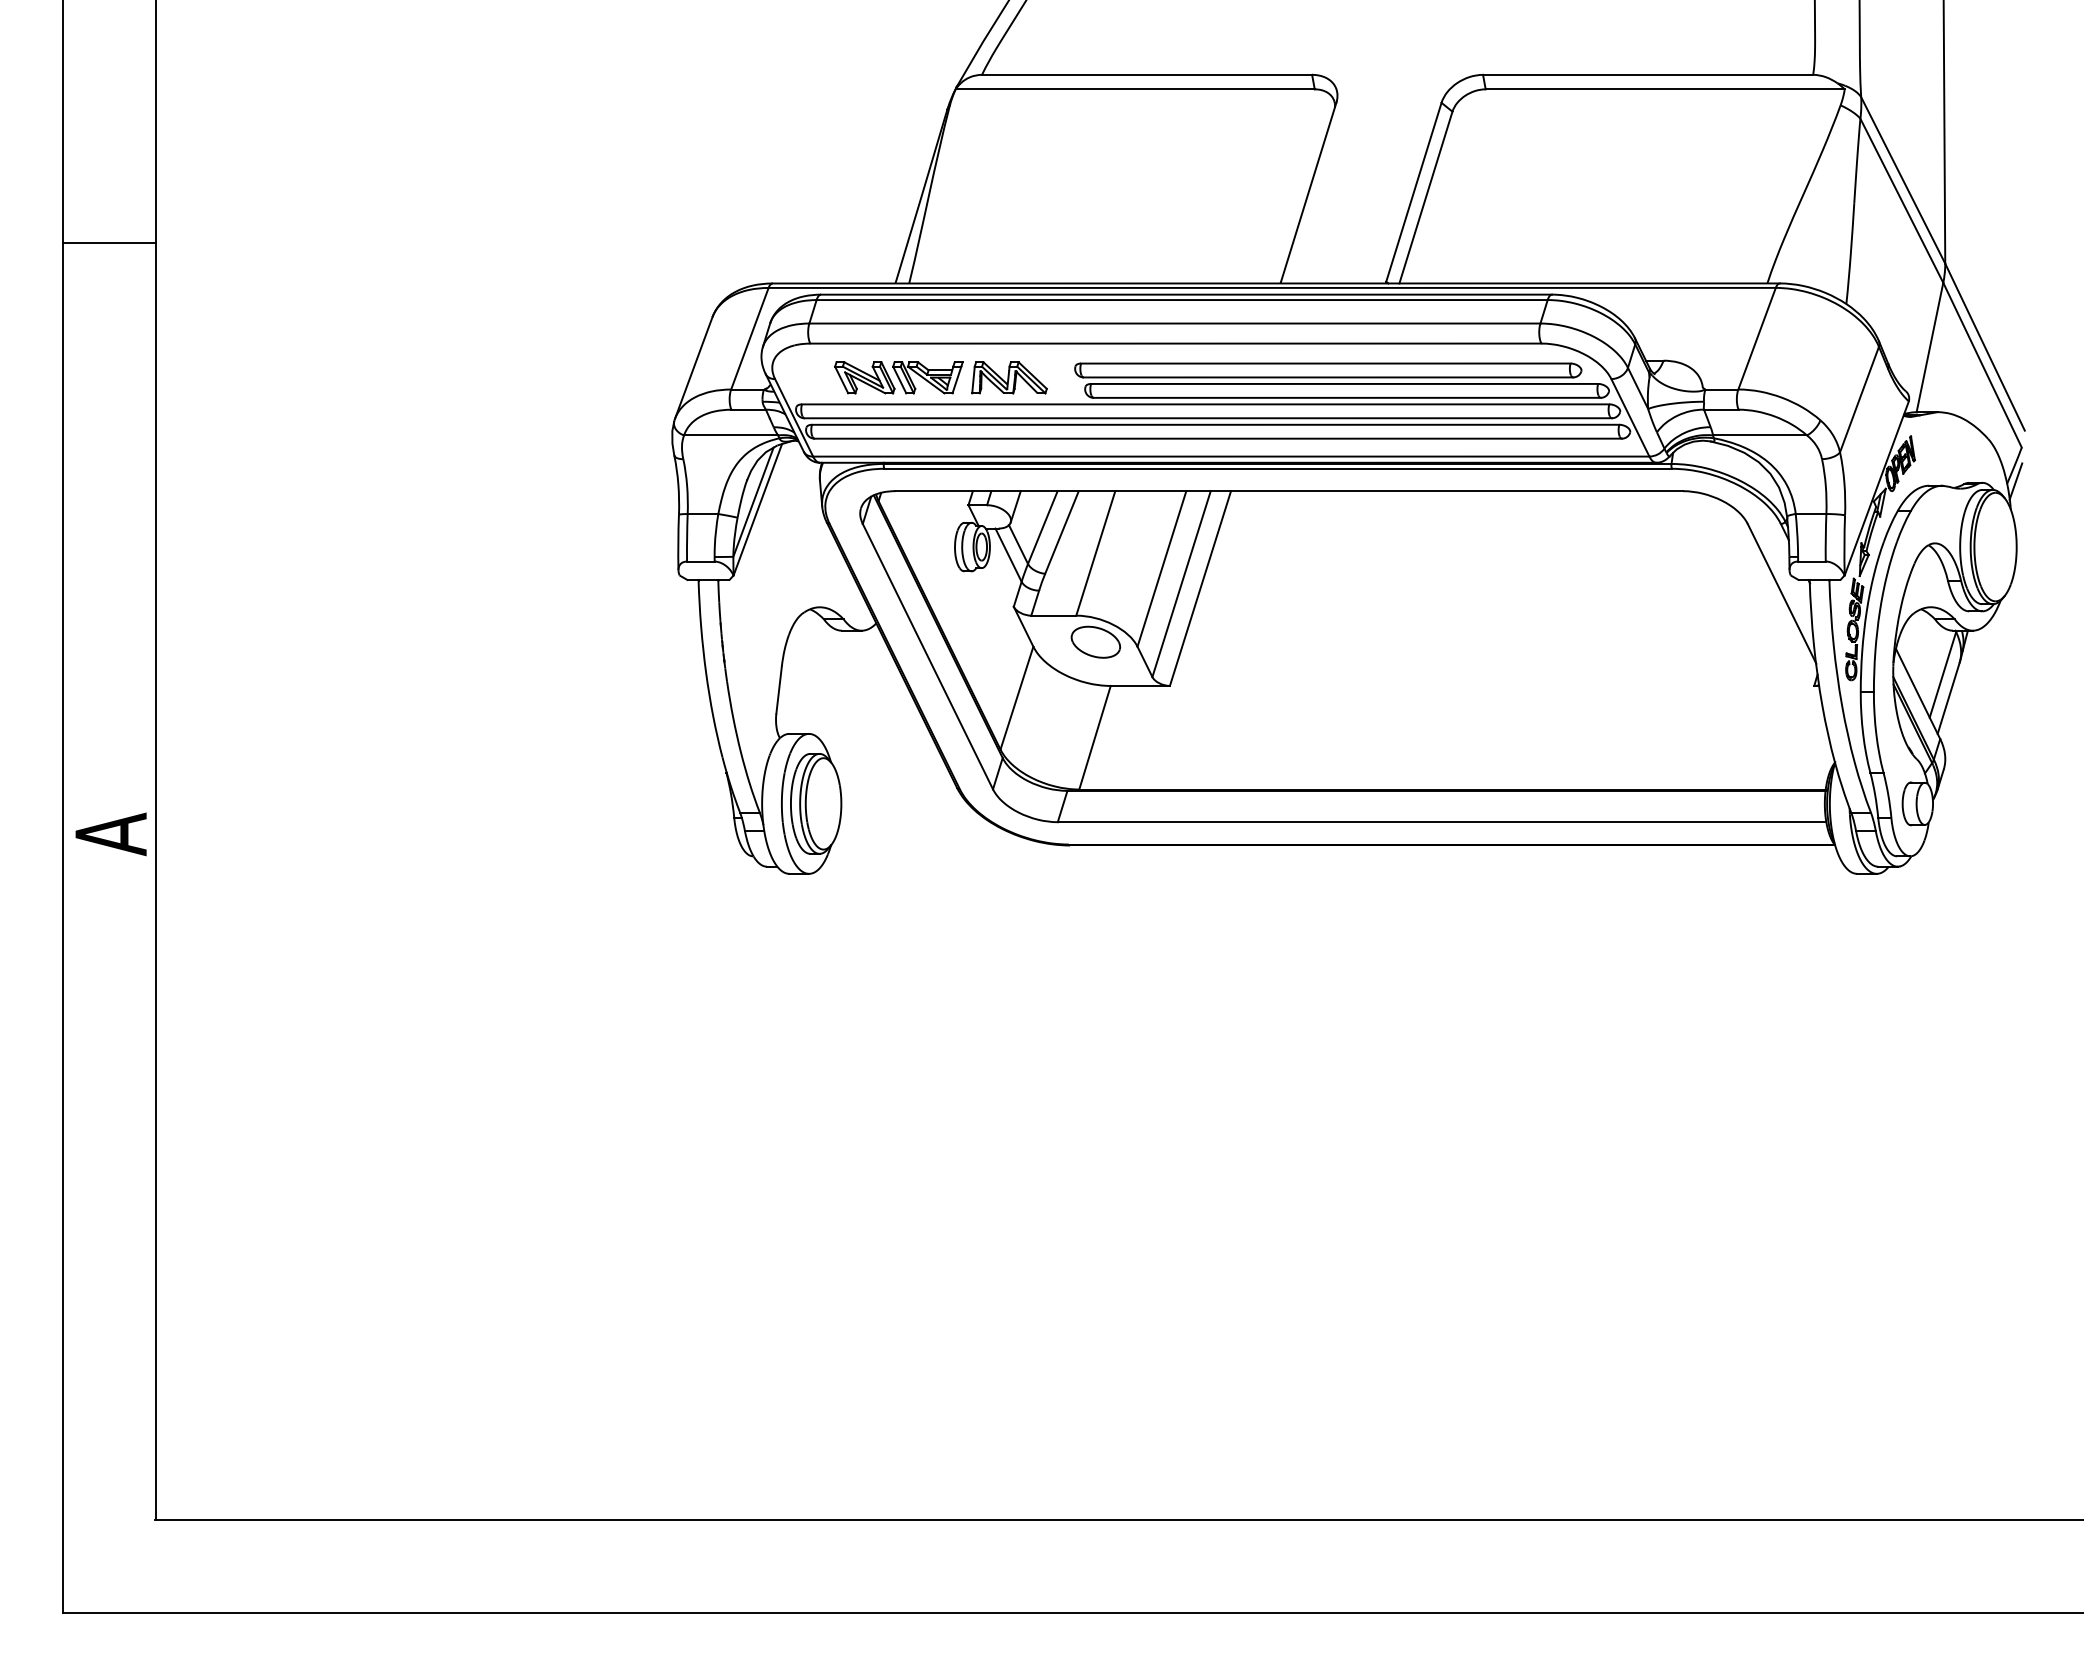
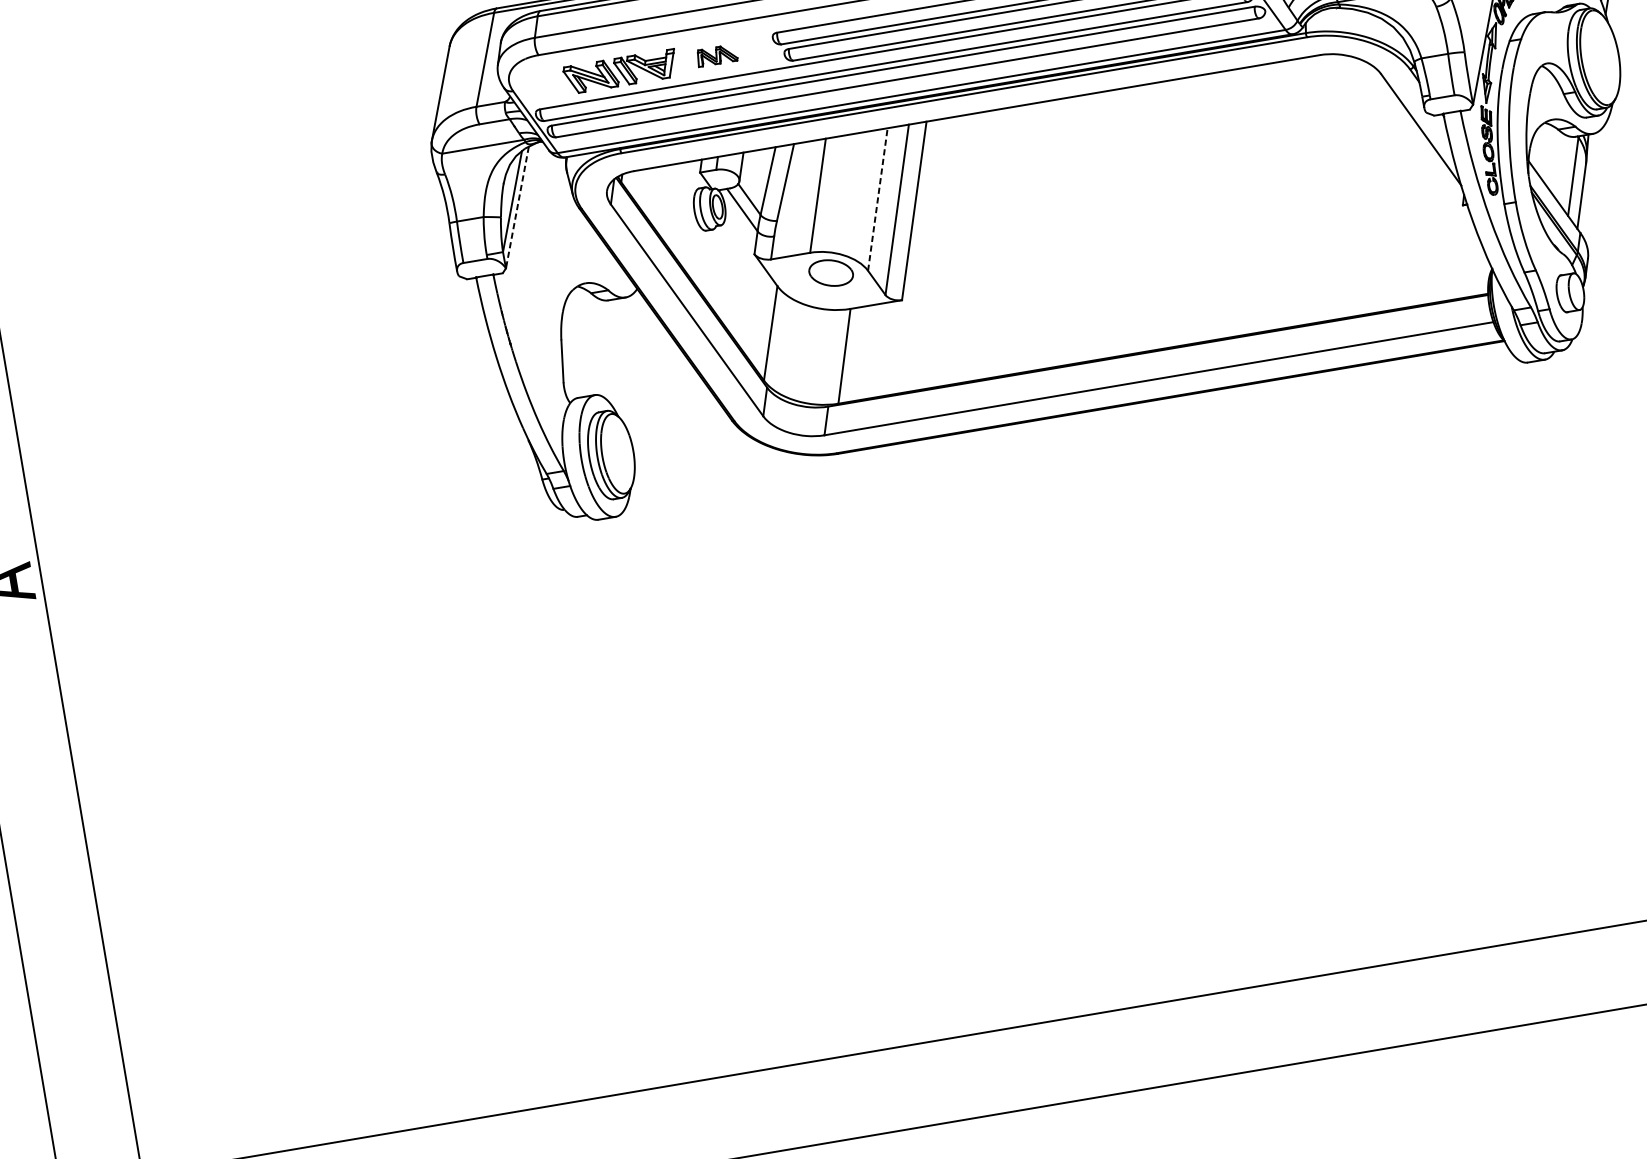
part: (1009, 377) -> (717, 55), size x0.6
line: (757, 510) -> (517, 208), solid -> dashed
line: (1161, 568) -> (877, 199), solid -> dashed

